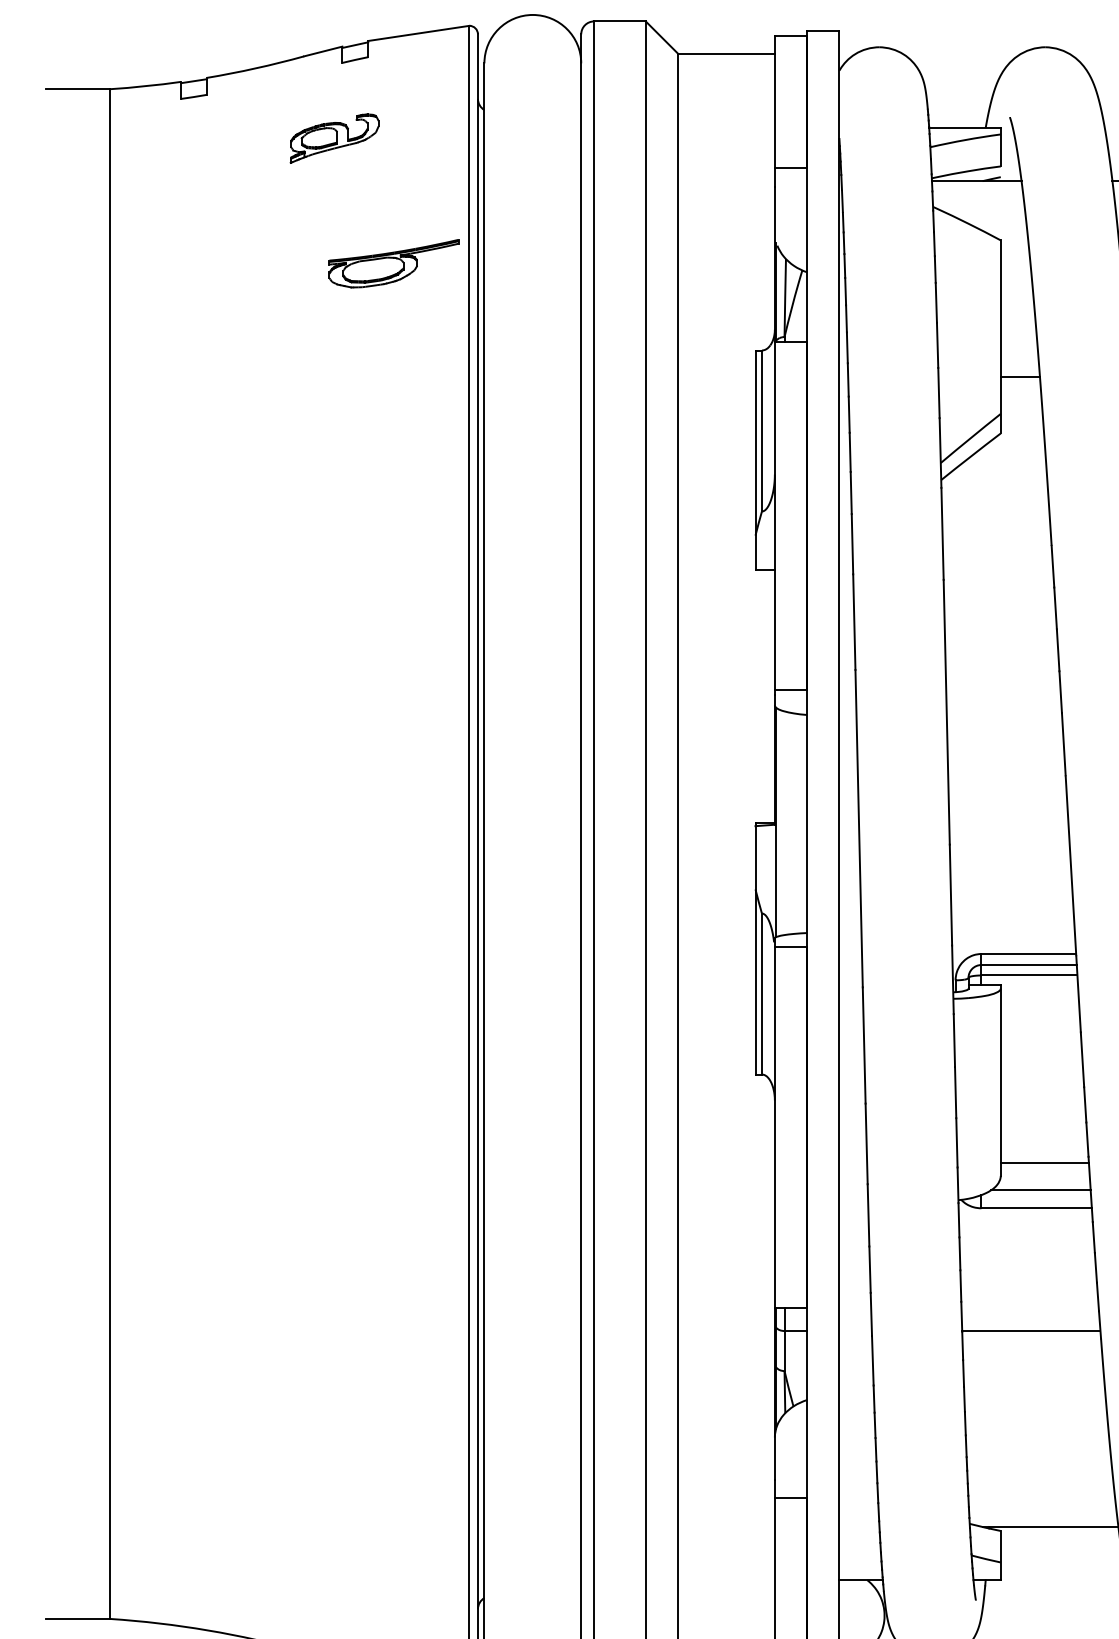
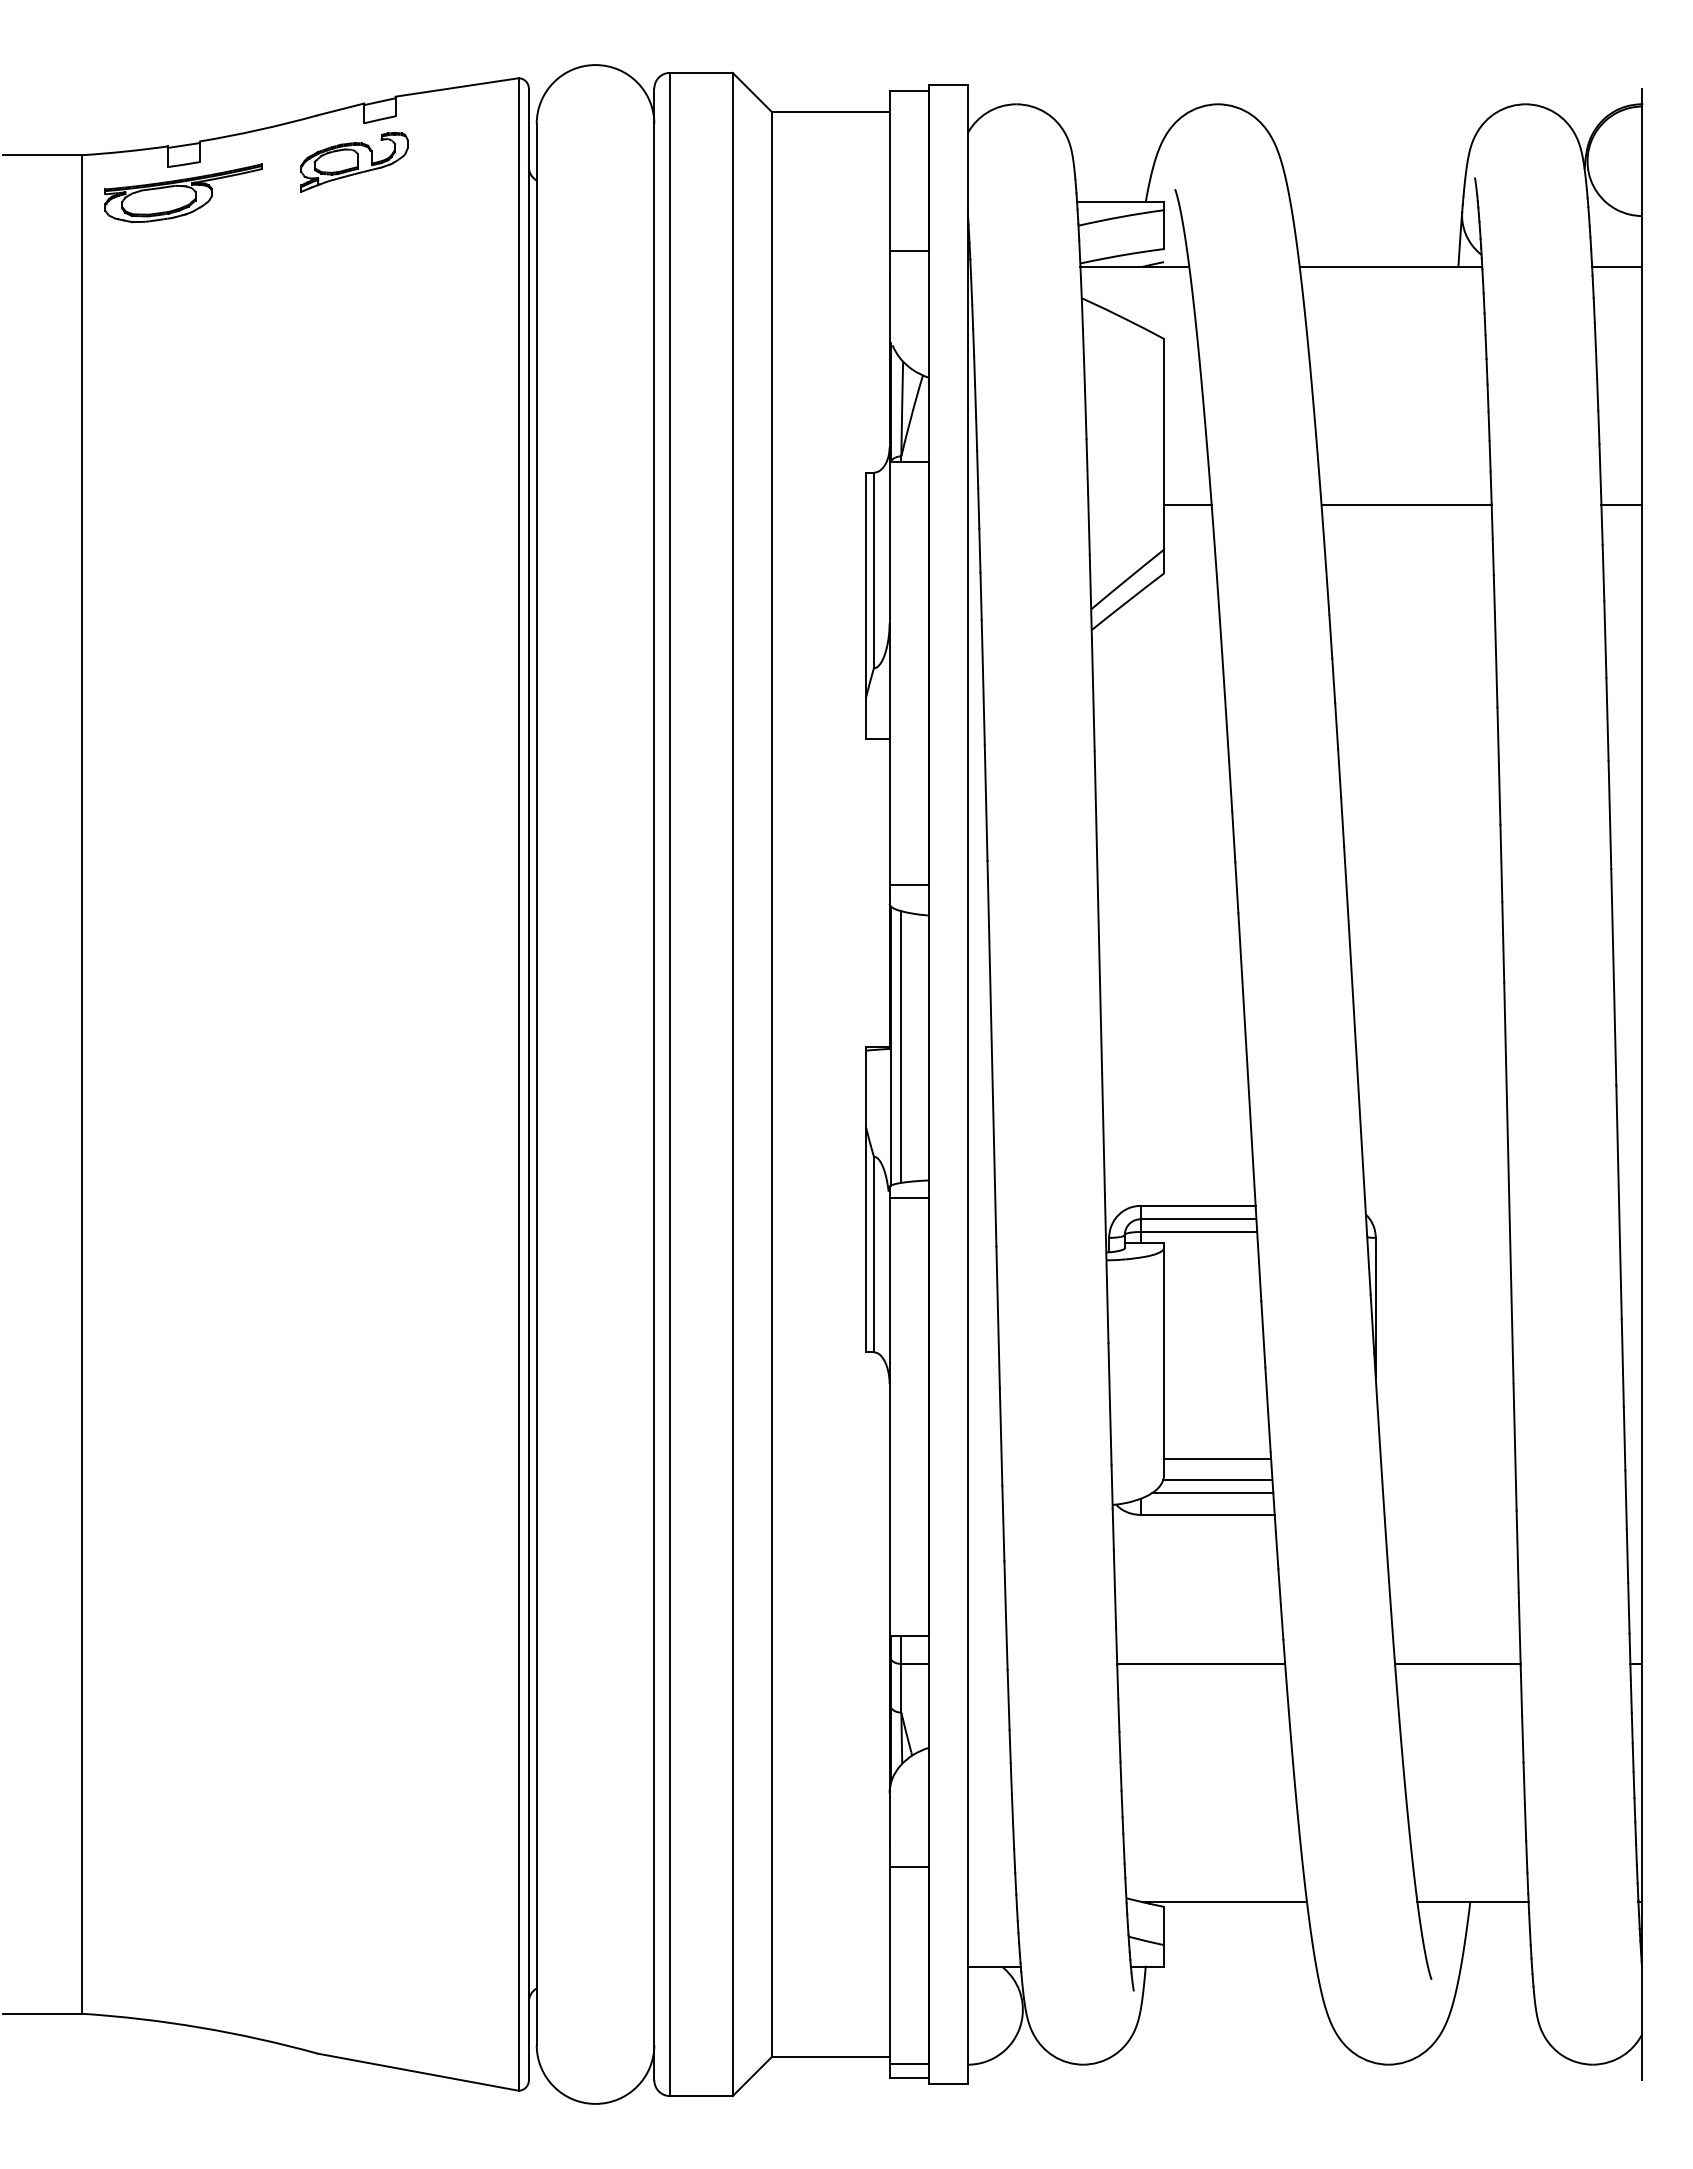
part: (334, 138) -> (354, 162), moved
part: (393, 263) -> (183, 193), moved
line: (784, 822) -> (901, 1046), added
line: (1044, 1180) -> (1217, 1480), added

